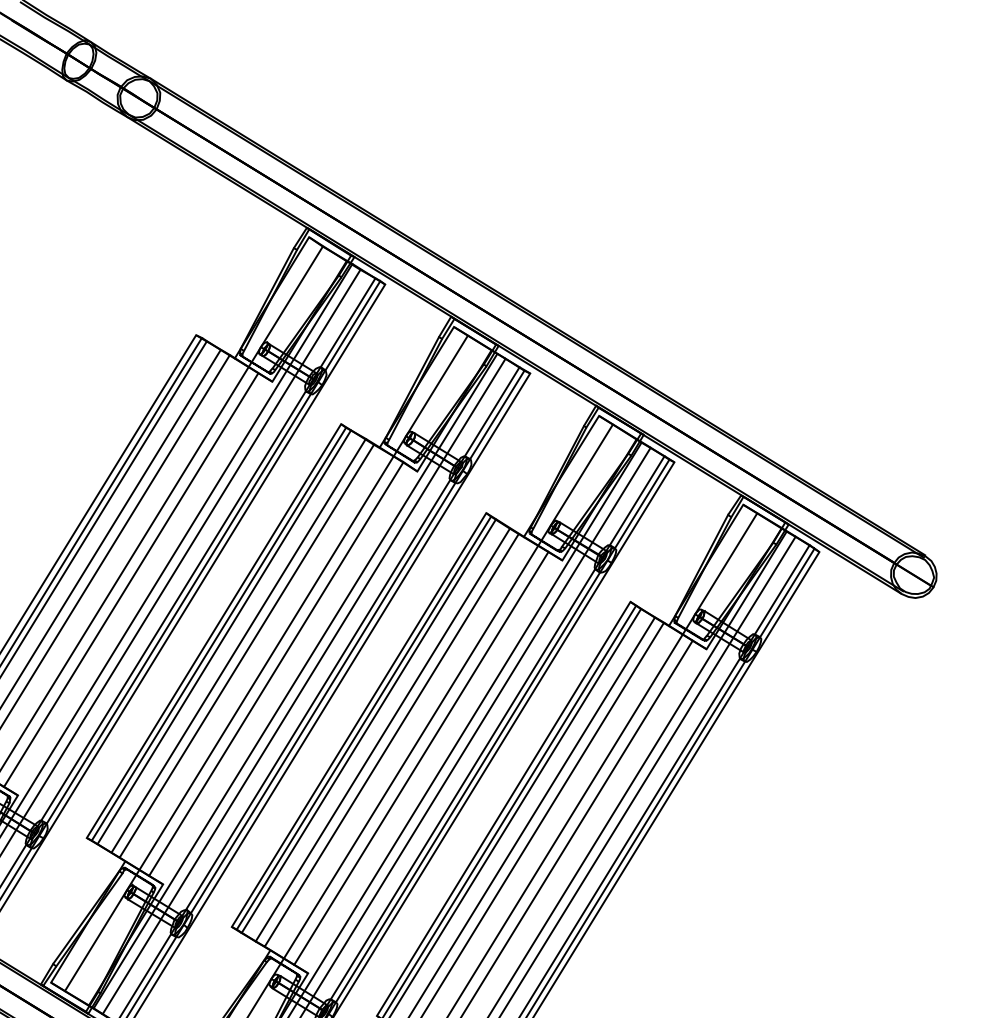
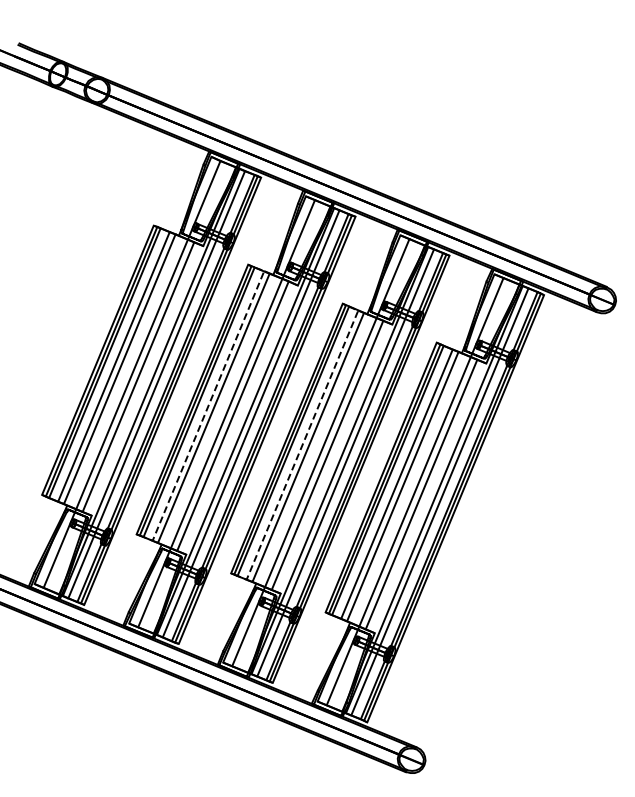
line: (238, 645) -> (208, 405), solid -> dashed
line: (382, 735) -> (302, 445), solid -> dashed

